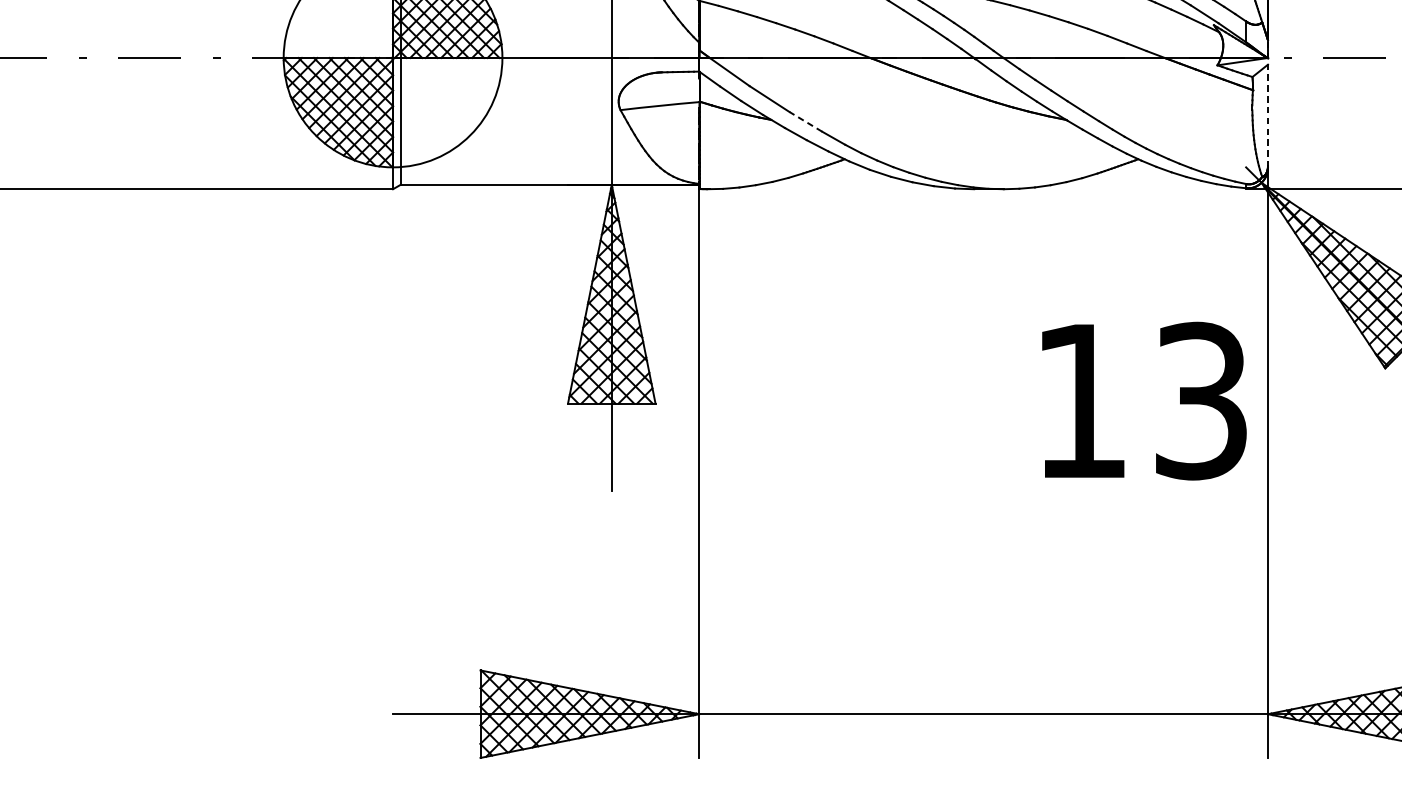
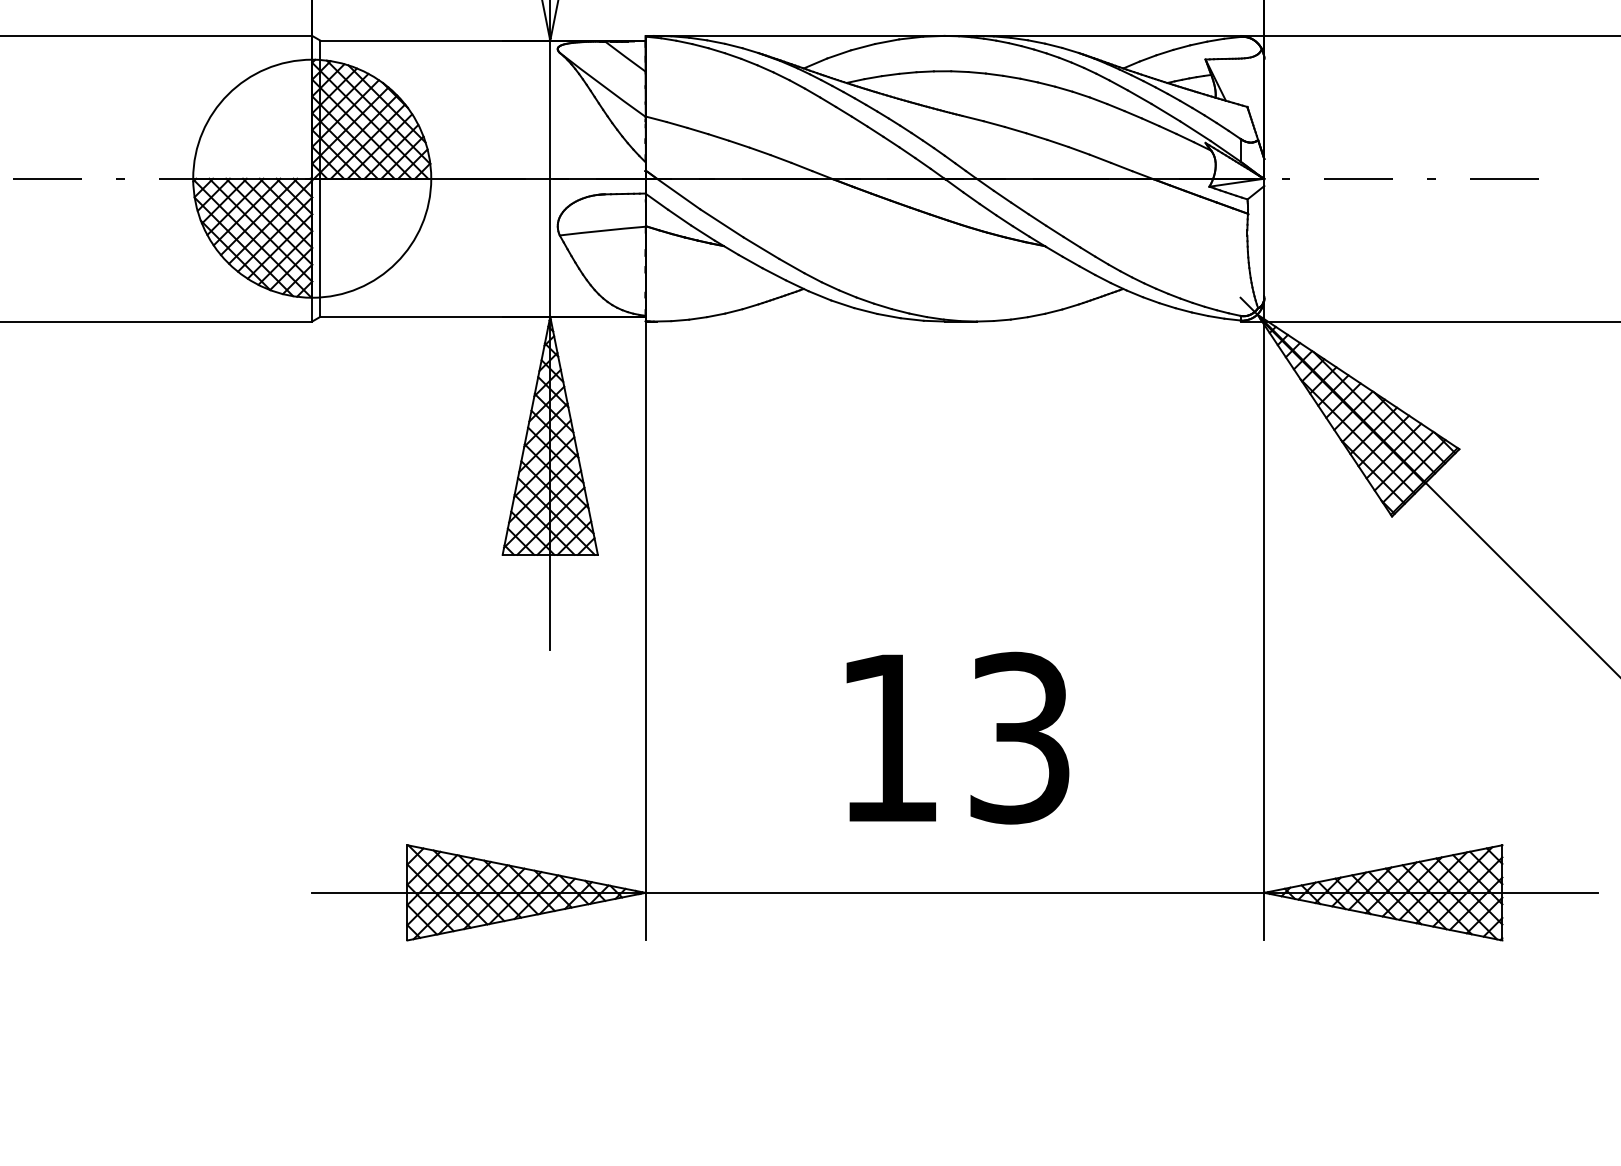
line: (1268, 103) -> (1264, 228), dashed -> solid
line: (805, 122) -> (761, 248), dashed -> solid
text: (1144, 400) -> (957, 737), moved

